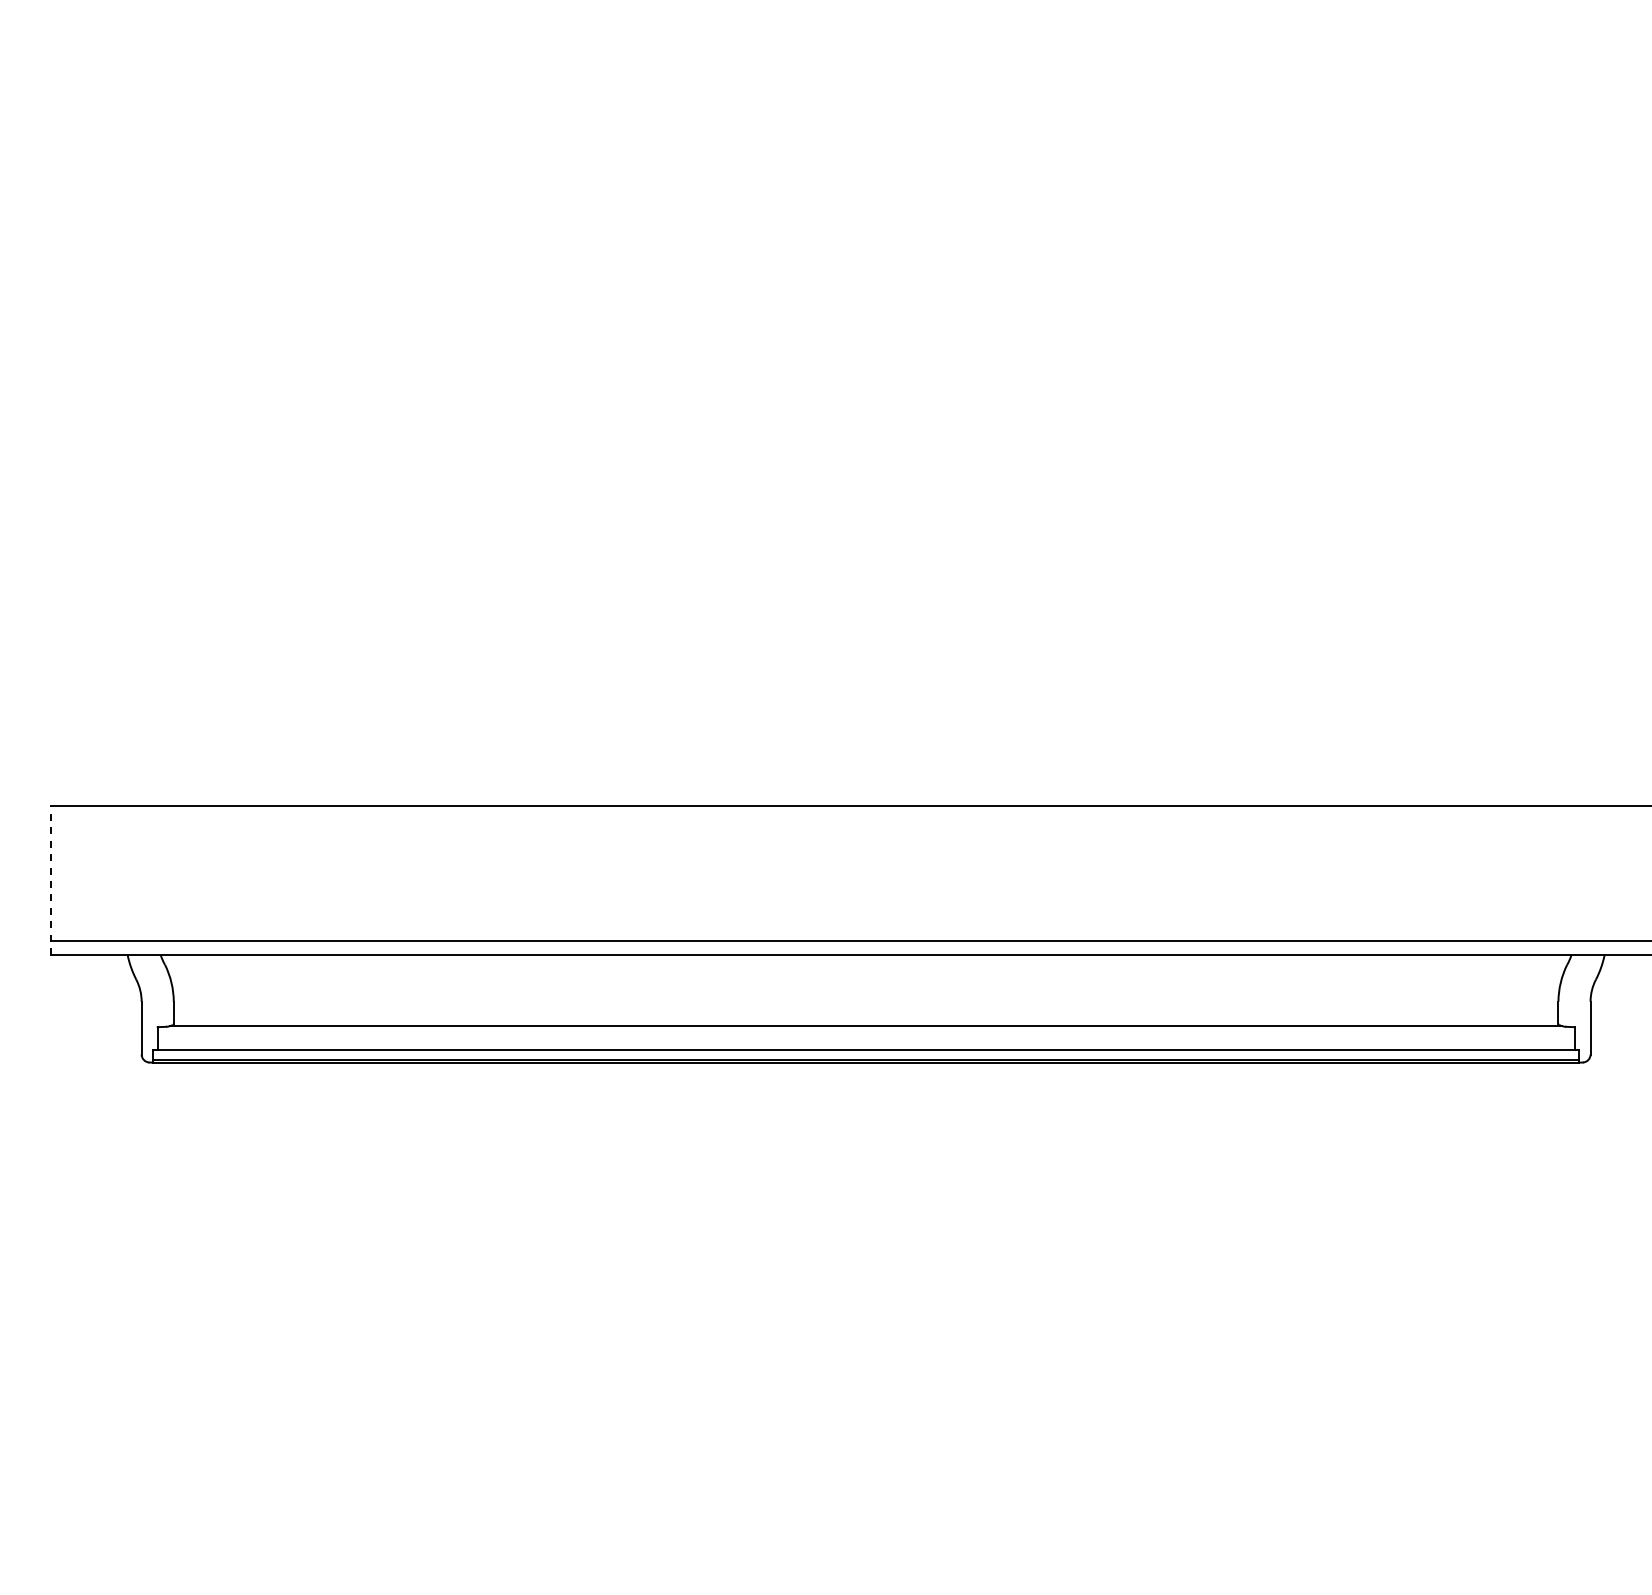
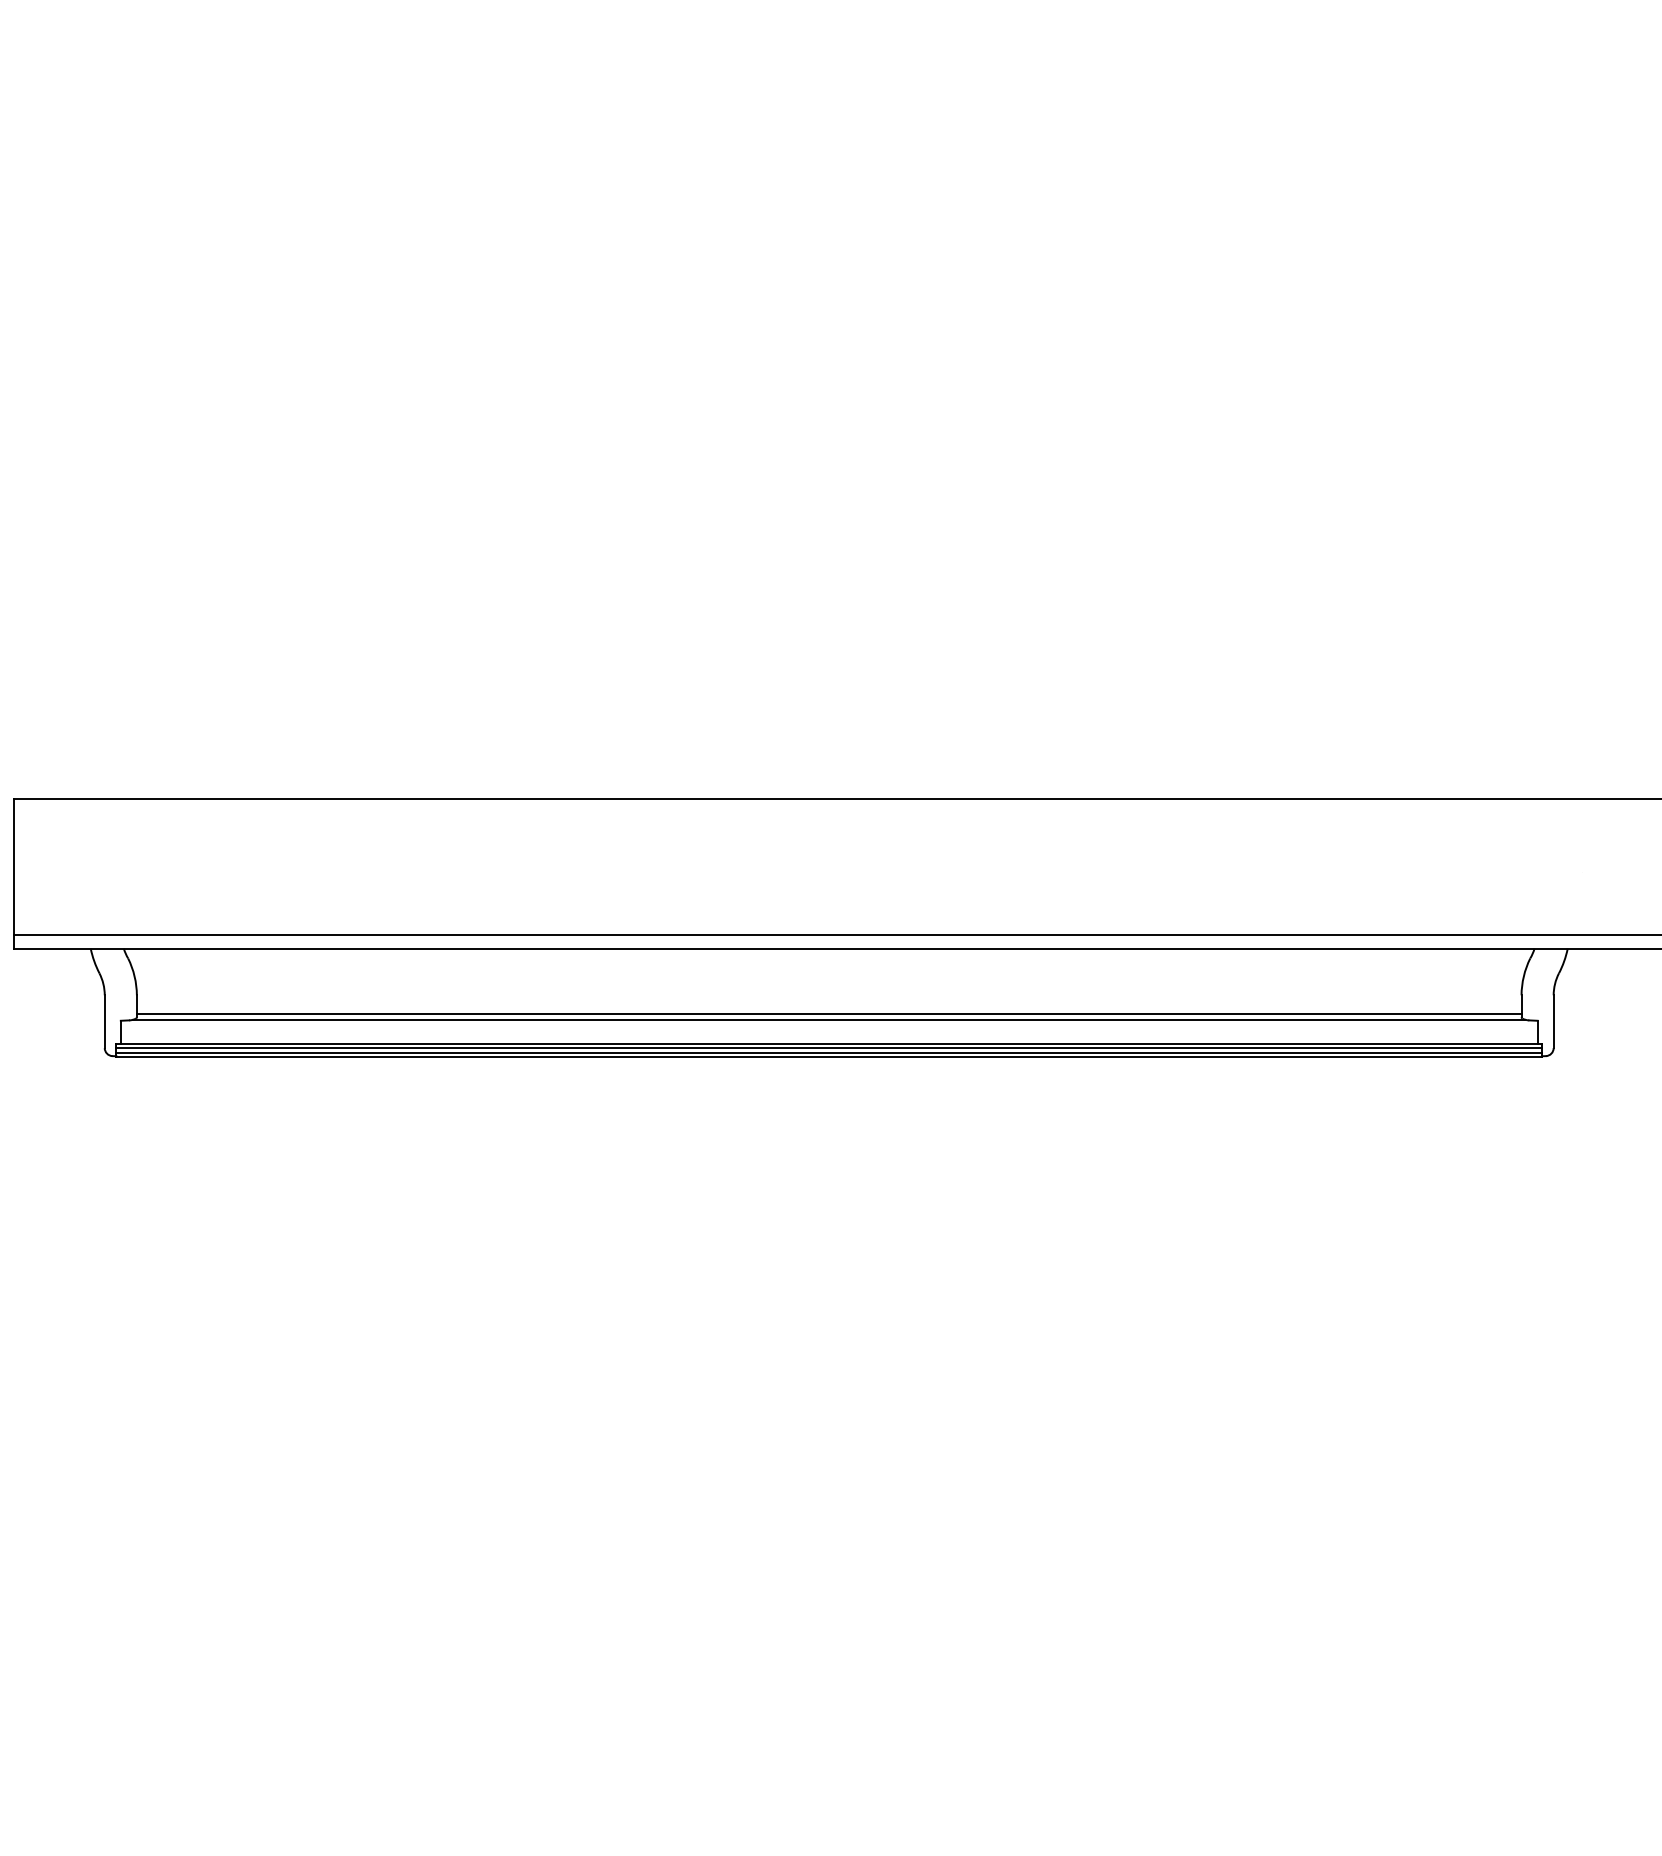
line: (51, 880) -> (14, 874), dashed -> solid
line: (865, 1020) -> (828, 1014), added
line: (866, 1054) -> (829, 1048), added

